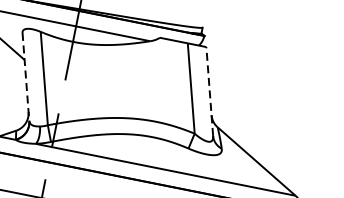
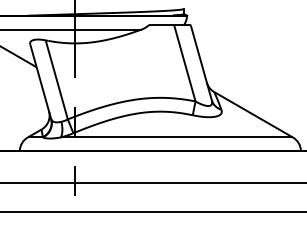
line: (25, 76) -> (40, 81), dashed -> solid
line: (210, 91) -> (201, 62), dashed -> solid

